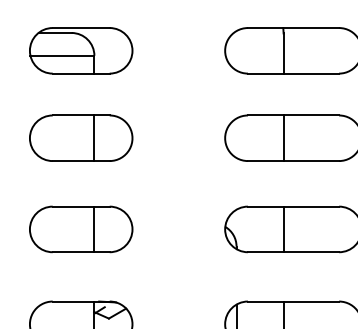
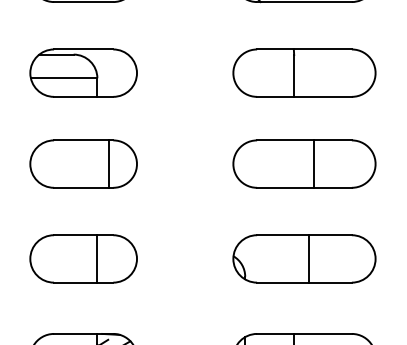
line: (94, 137) -> (109, 163), moved
line: (283, 137) -> (314, 163), moved
line: (283, 229) -> (309, 258), moved

